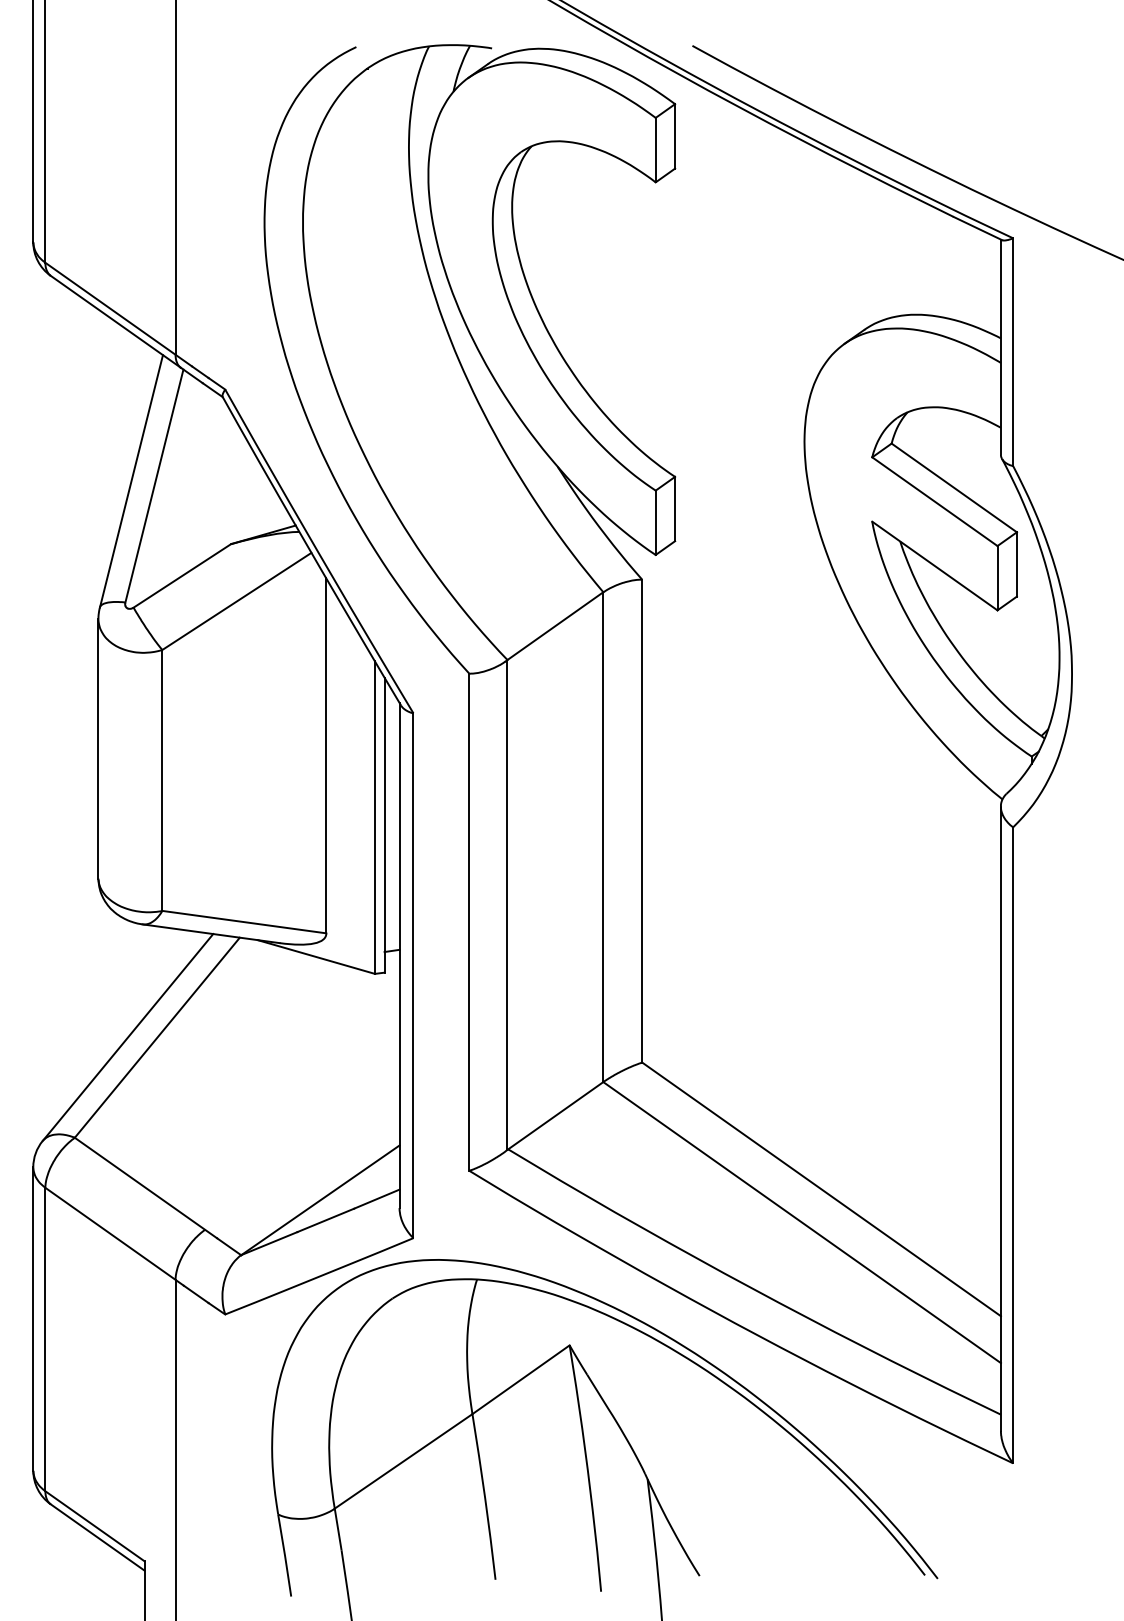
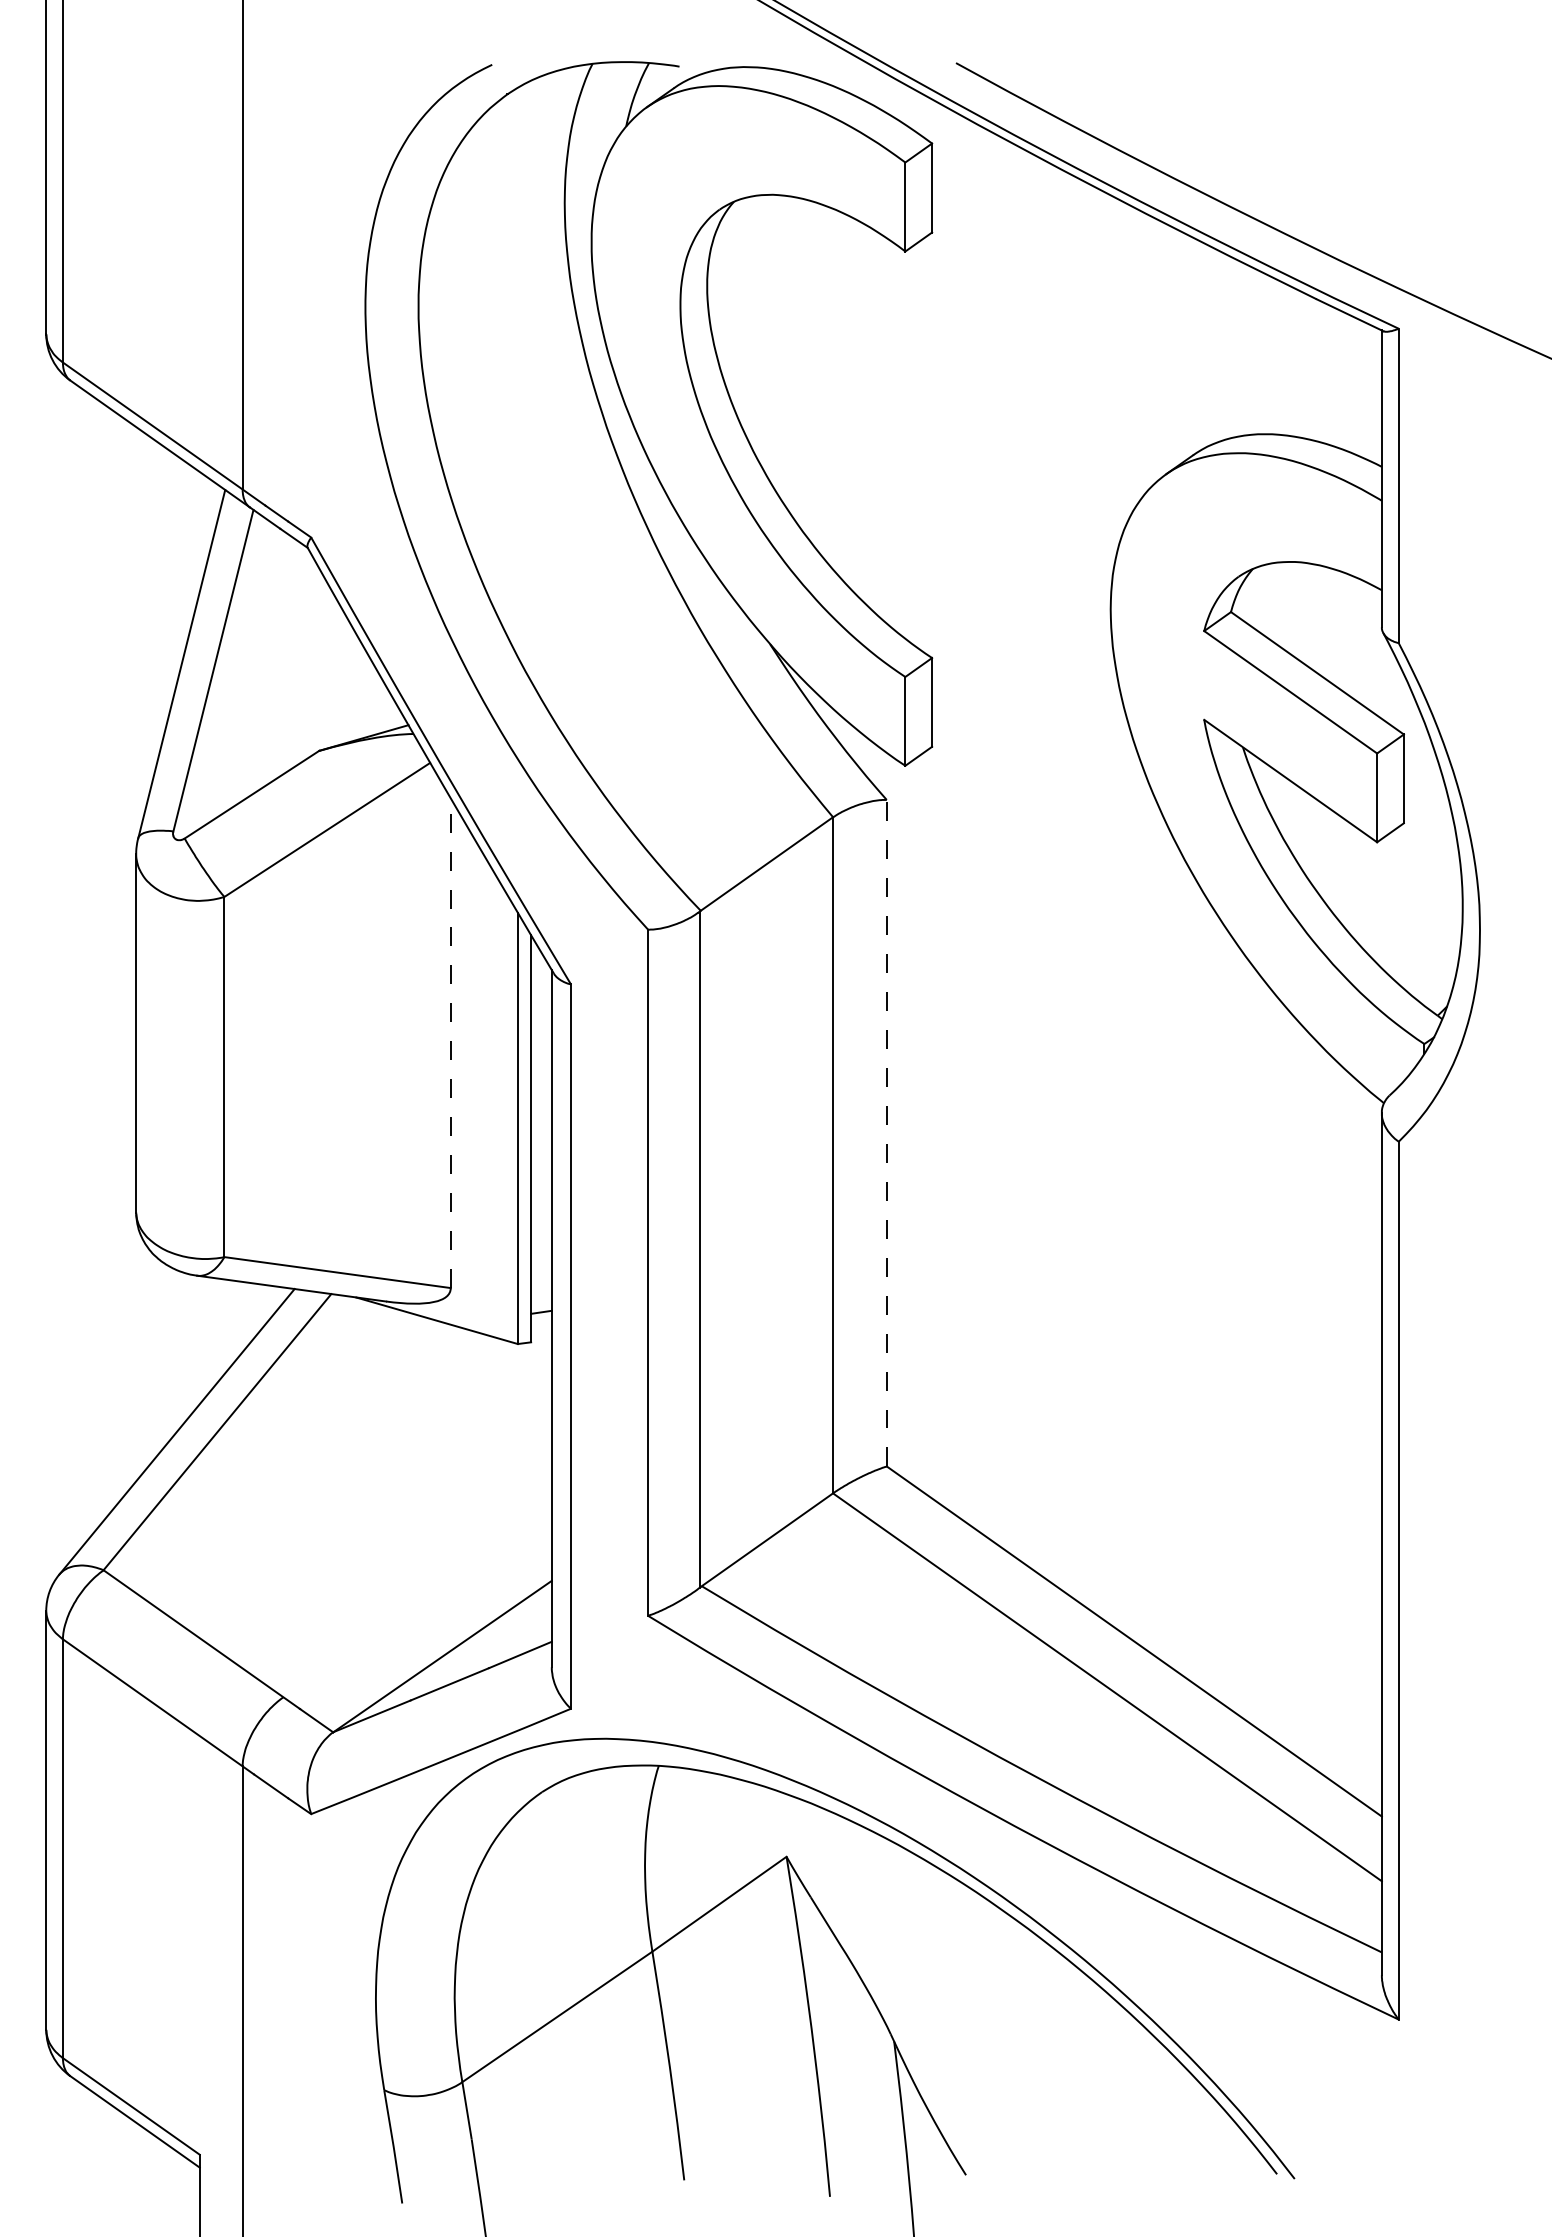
line: (326, 756) -> (450, 1043), solid -> dashed
line: (642, 820) -> (886, 1132), solid -> dashed

